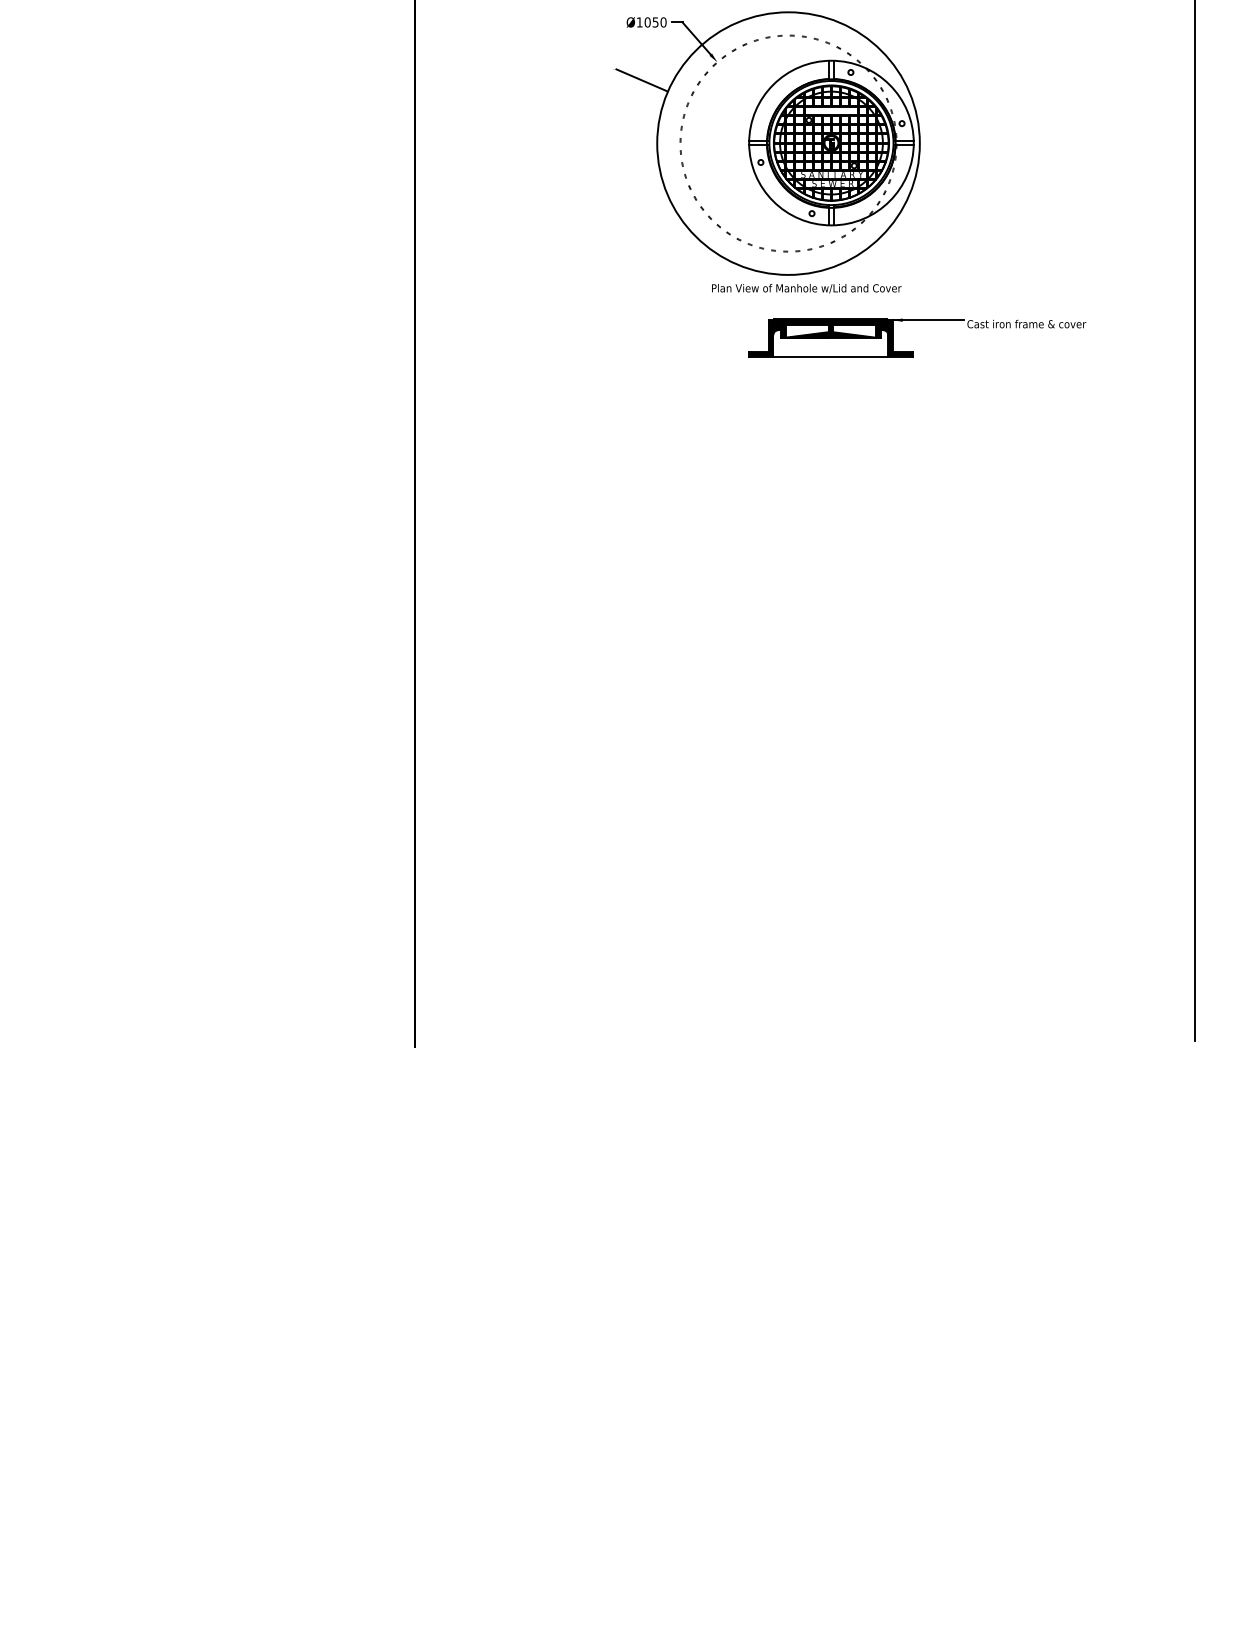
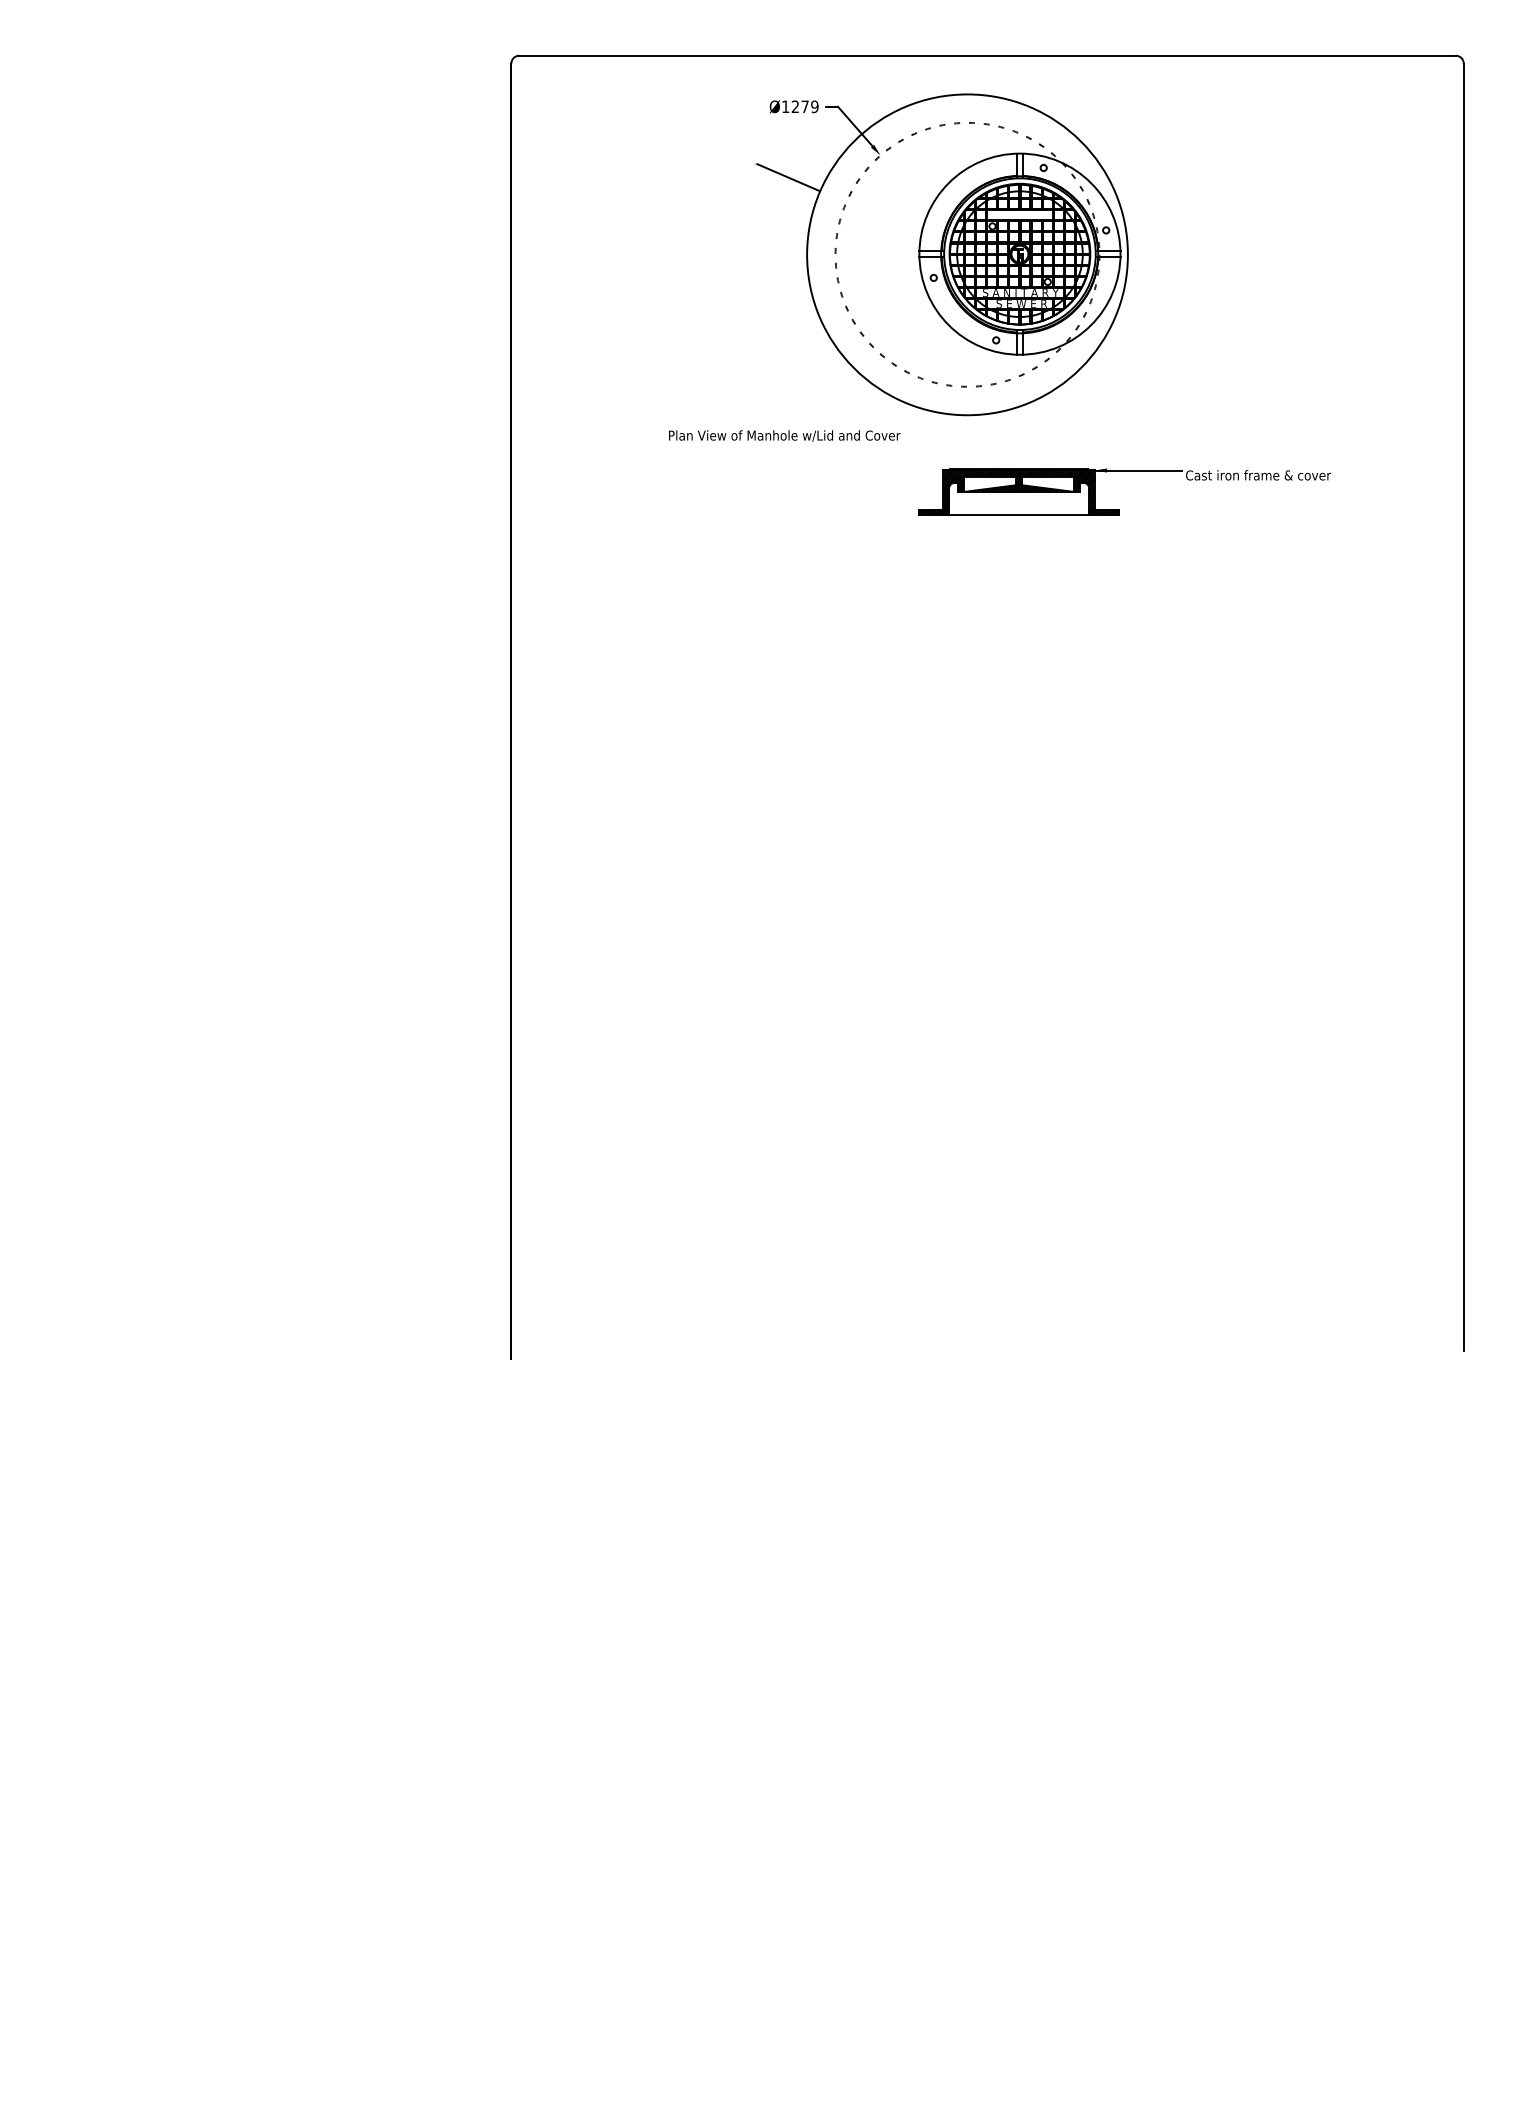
text: (655, 22) -> (804, 106), Ø1050 -> Ø1279
text: (806, 288) -> (784, 435), moved

